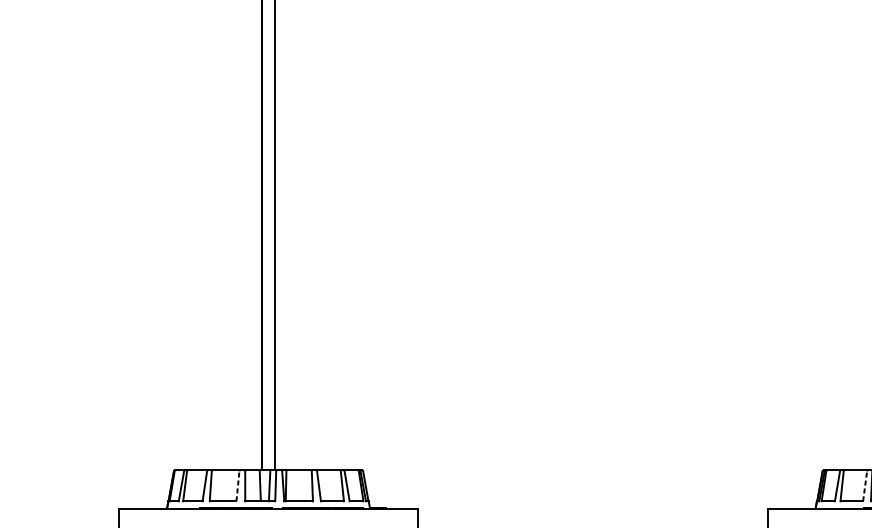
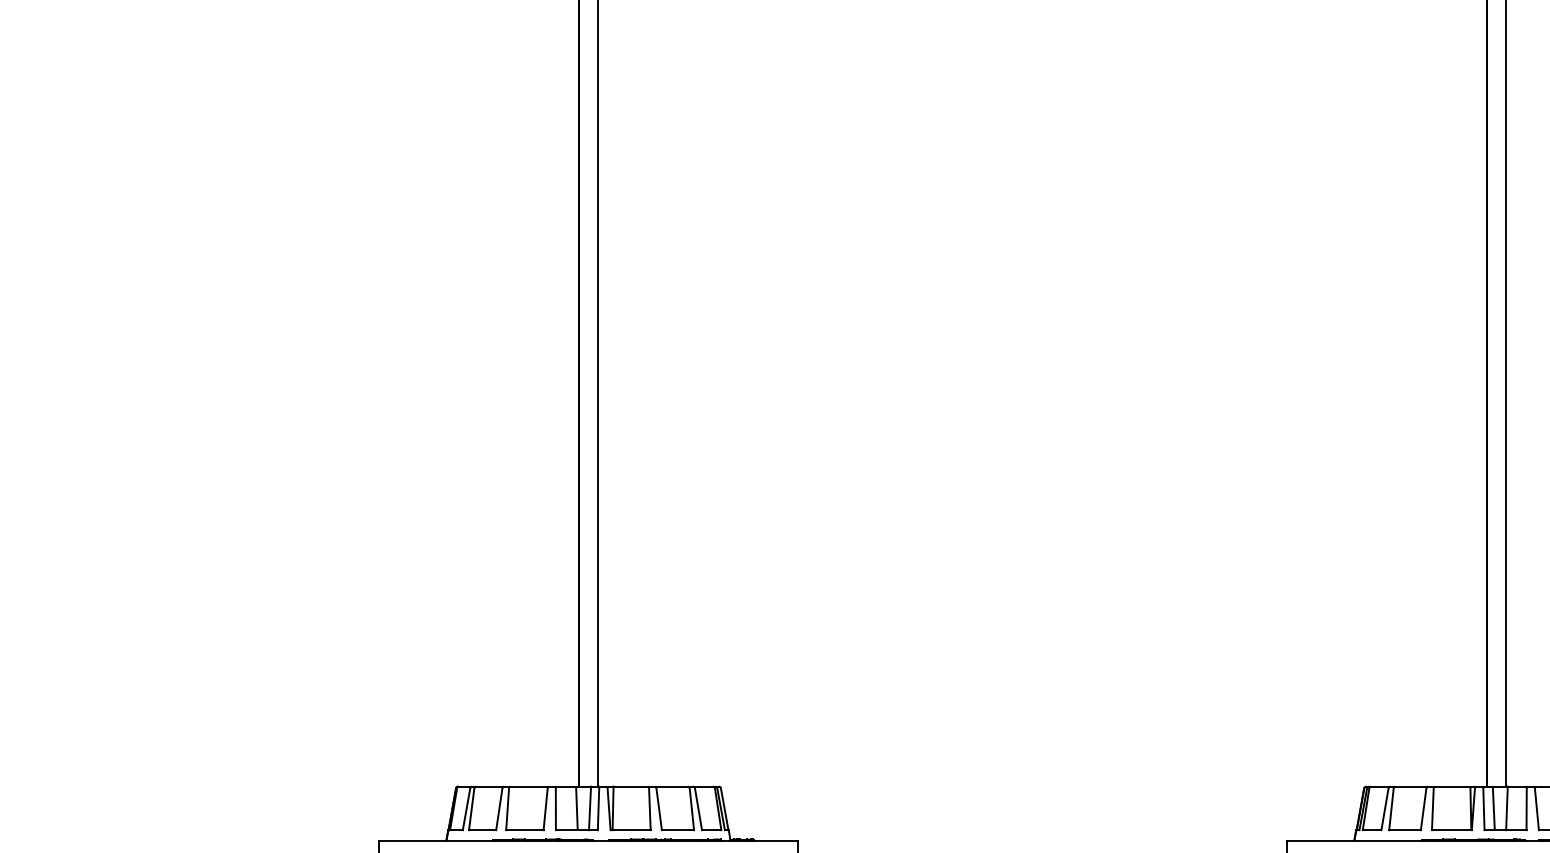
line: (237, 485) -> (545, 808), dashed -> solid
line: (864, 485) -> (1423, 808), dashed -> solid

